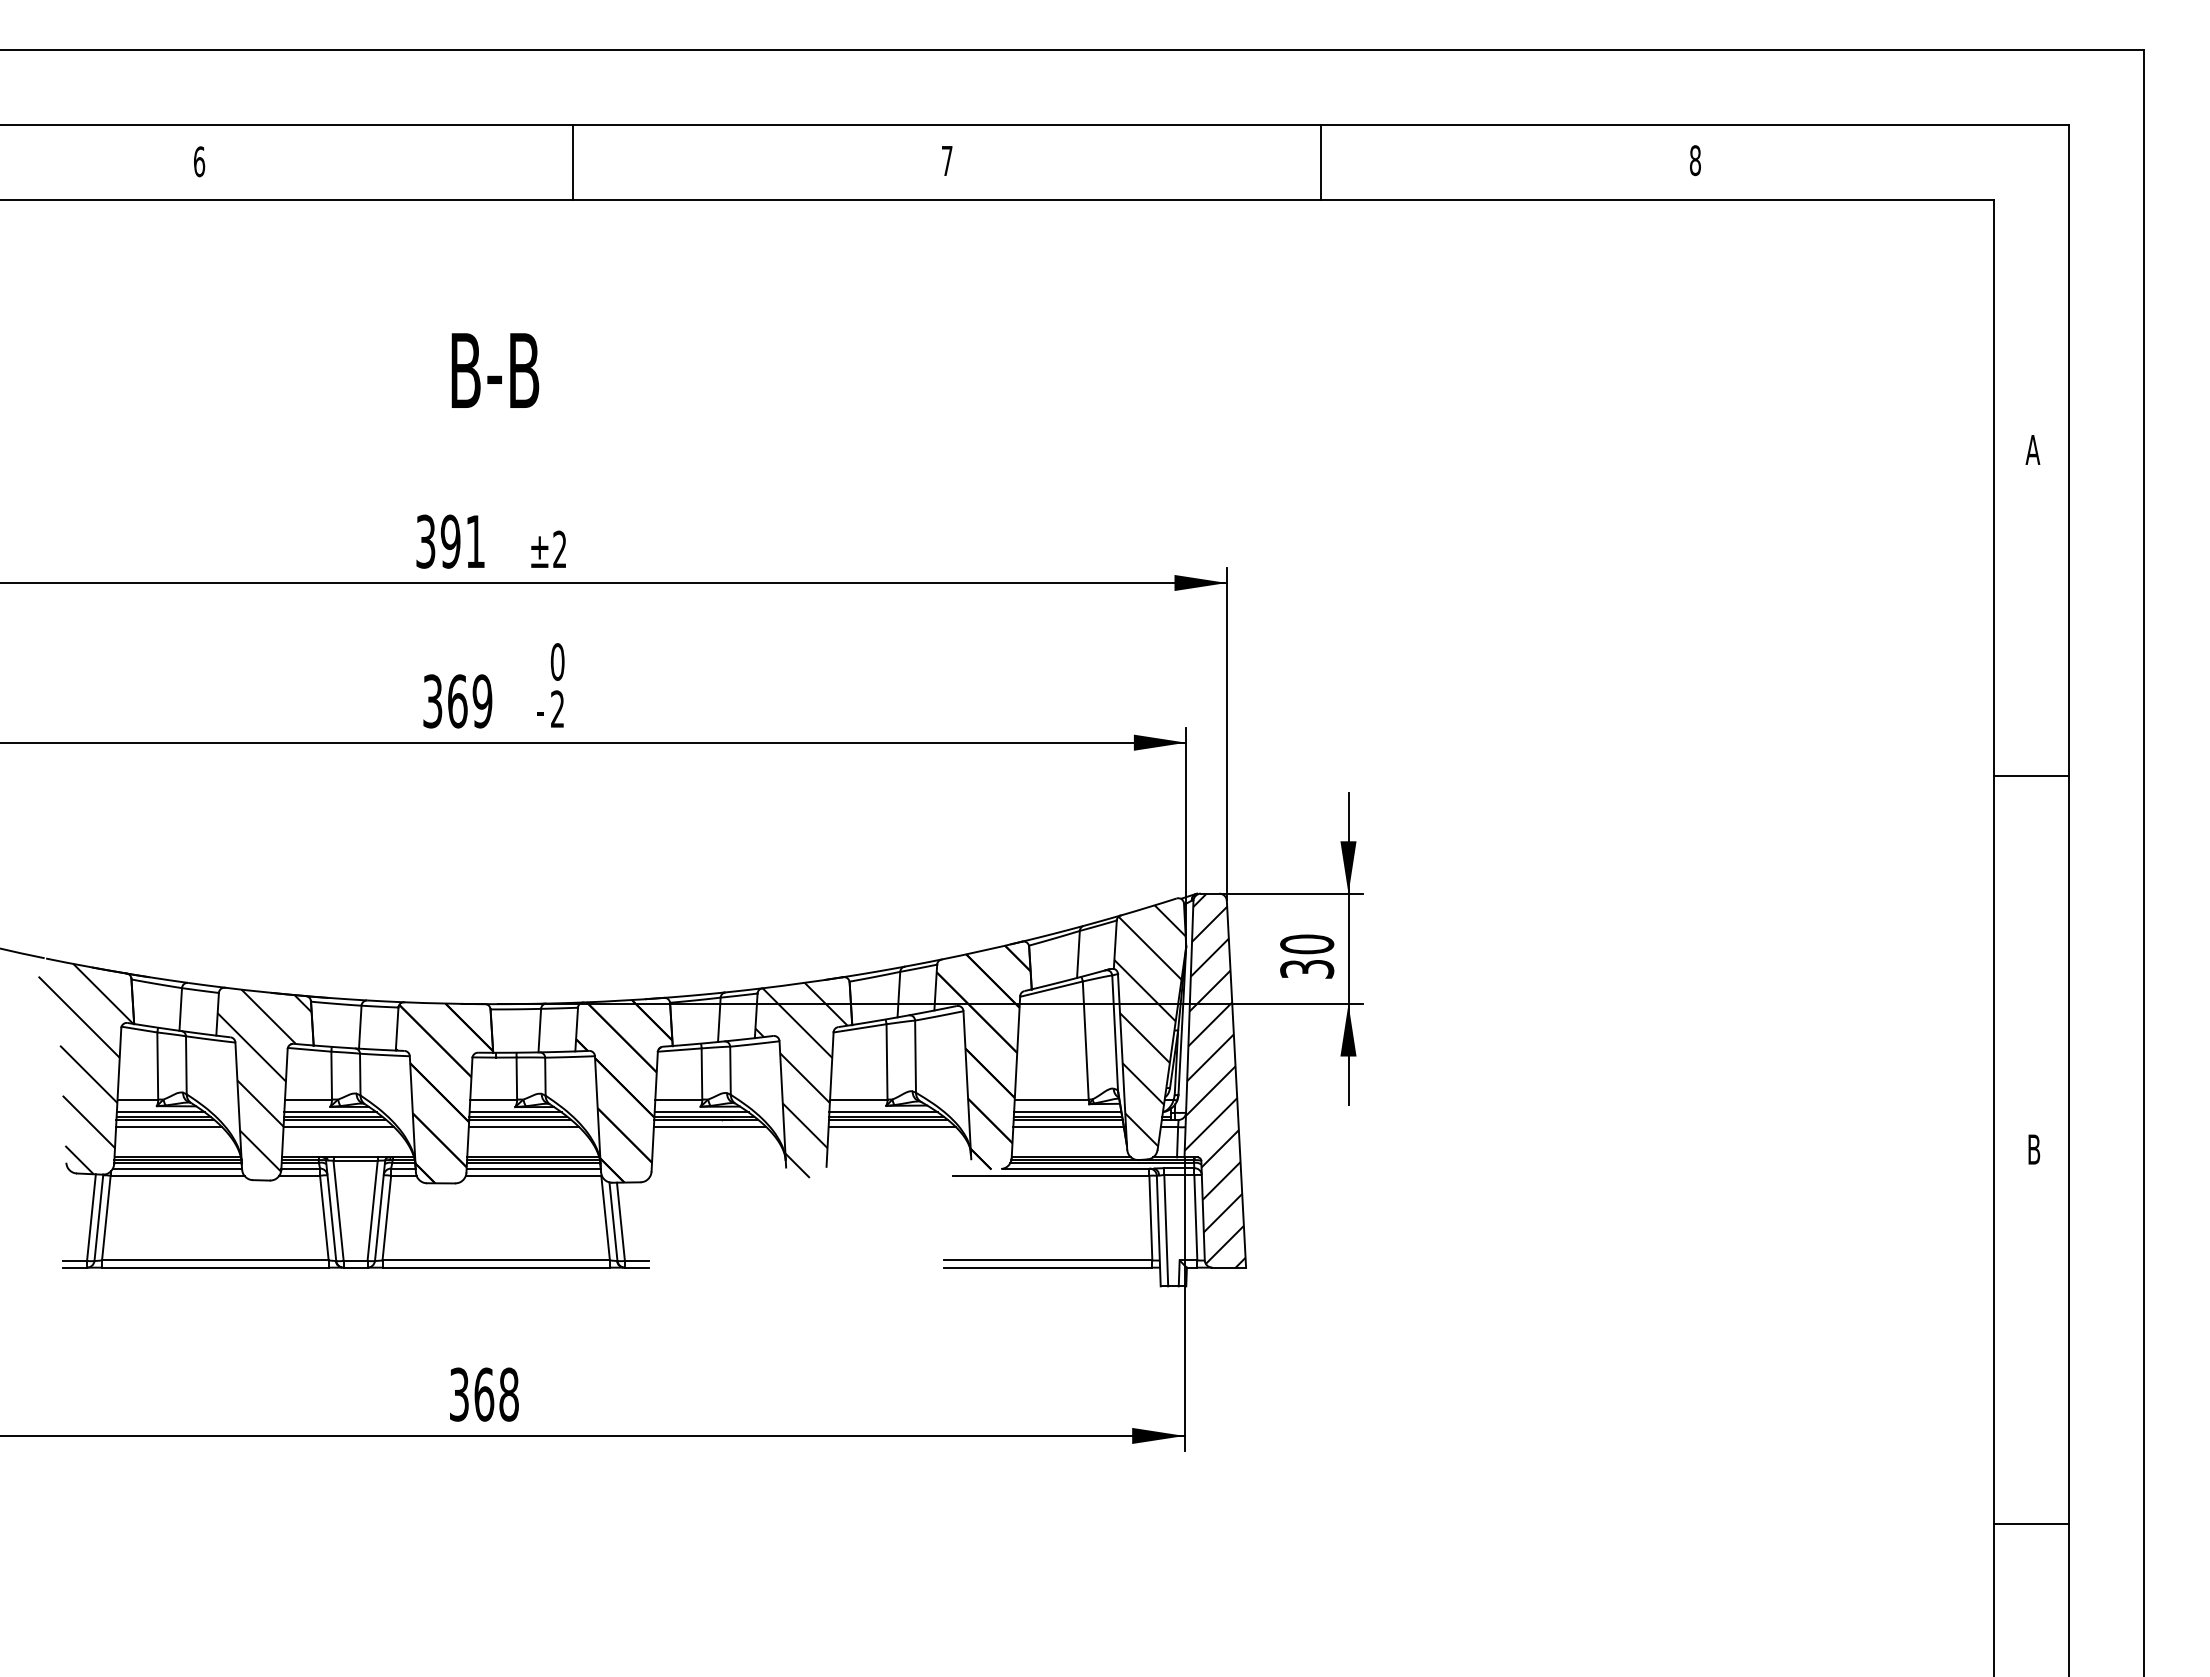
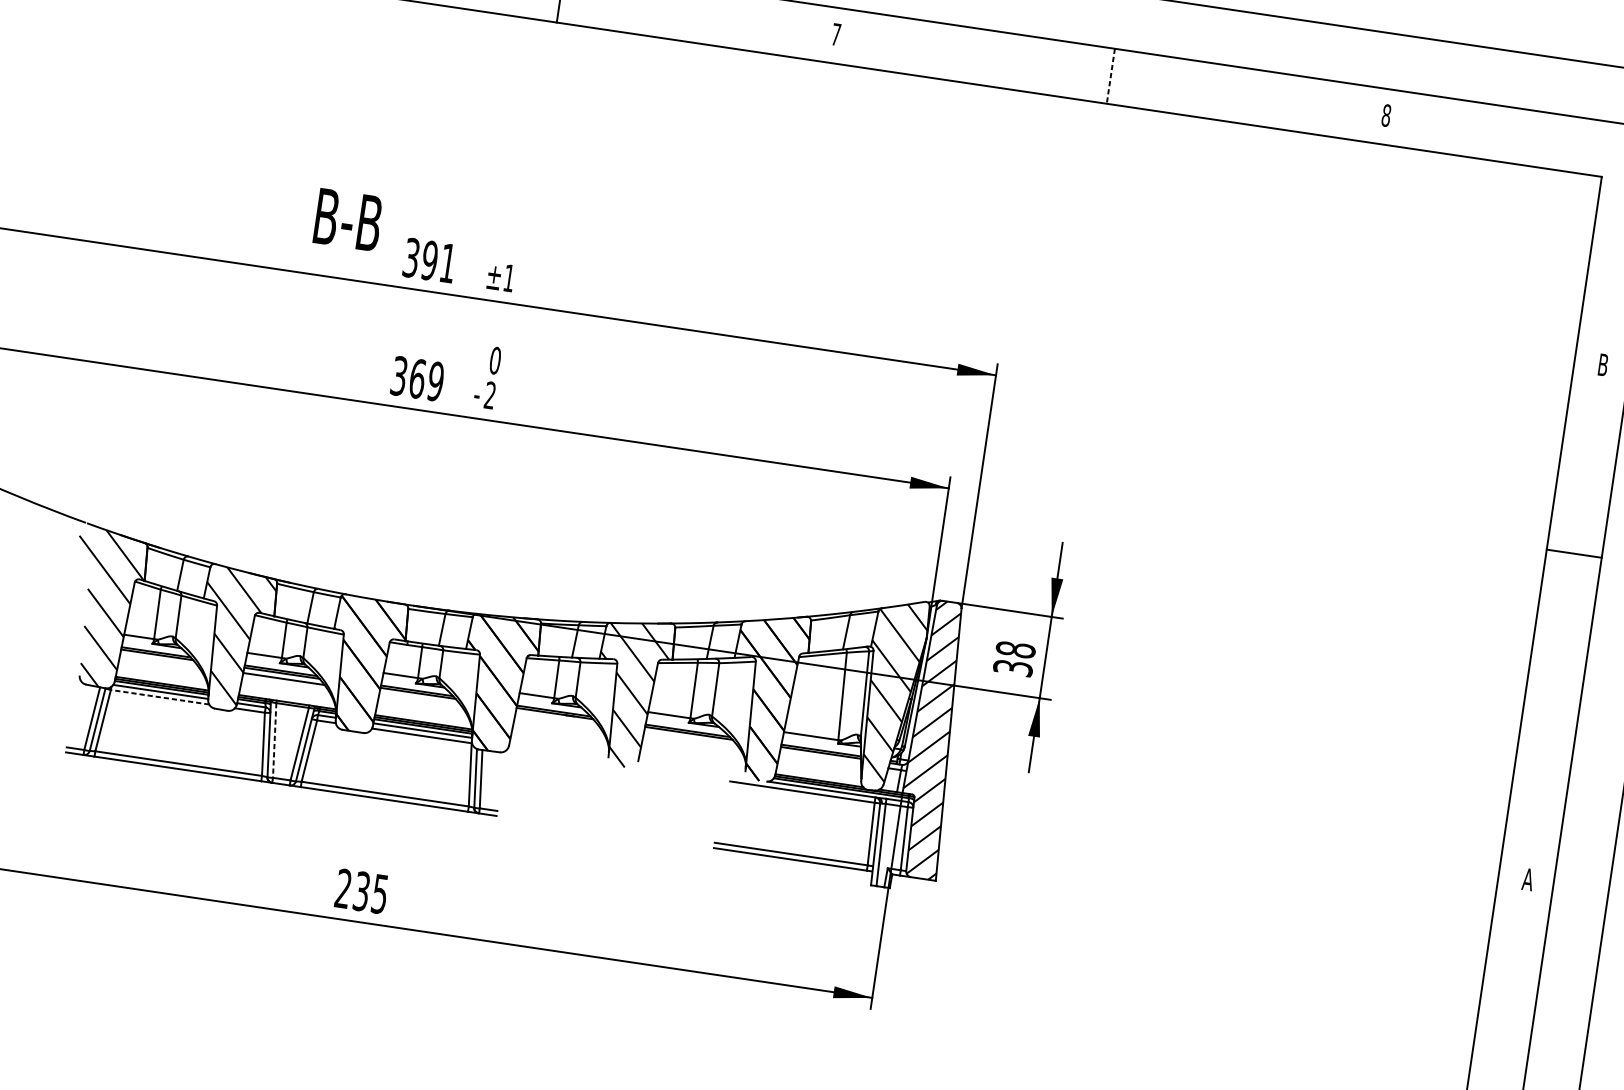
line: (1320, 162) -> (1110, 76), solid -> dashed
text: (495, 370) -> (348, 219), moved
text: (2032, 449) -> (1602, 364), A -> B
text: (559, 548) -> (509, 277), ±2 -> ±1
line: (2031, 775) -> (1574, 553), moved
text: (1306, 944) -> (1015, 649), 30 -> 38
line: (160, 1112) -> (154, 648), removed
line: (330, 1112) -> (279, 667), removed
line: (515, 1112) -> (415, 687), removed
line: (701, 1112) -> (552, 707), removed
line: (883, 1112) -> (686, 727), removed
line: (1067, 1112) -> (821, 747), removed
line: (169, 1127) -> (159, 660), removed
line: (523, 1127) -> (419, 699), removed
line: (709, 1127) -> (556, 719), removed
line: (891, 1127) -> (690, 739), removed
line: (1068, 1127) -> (820, 758), removed
text: (2033, 1149) -> (1527, 879), B -> A
line: (177, 1175) -> (160, 697), solid -> dashed
line: (338, 1211) -> (274, 741), solid -> dashed
text: (484, 1394) -> (362, 891), 368 -> 235

